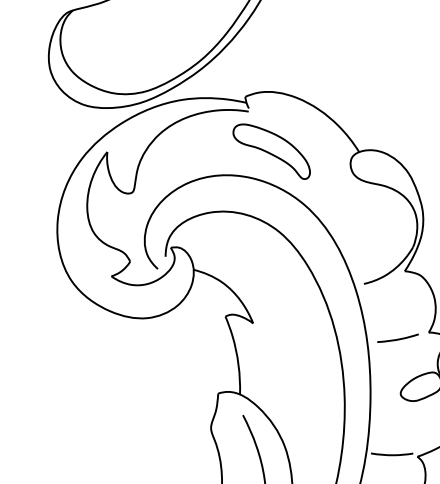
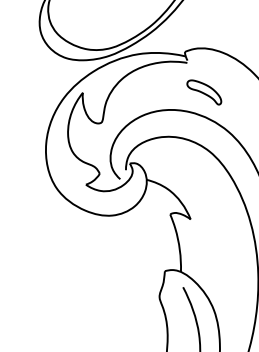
part: (271, 151) -> (204, 92), size x0.6

